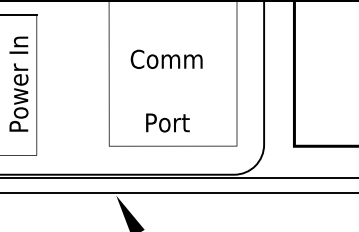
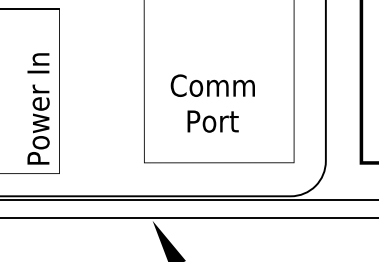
text: (166, 58) -> (212, 84), moved
text: (18, 83) -> (38, 108), moved
text: (167, 122) -> (212, 121), moved

